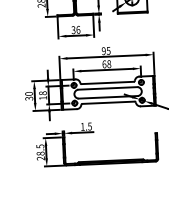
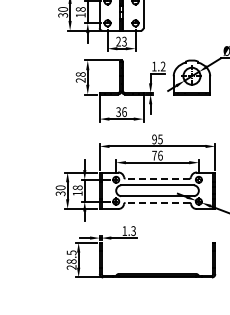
text: (106, 64) -> (157, 155), 68 -> 76
line: (107, 82) -> (157, 178), solid -> dashed
line: (108, 102) -> (157, 202), solid -> dashed
text: (89, 126) -> (133, 230), 1.5 -> 1.3

